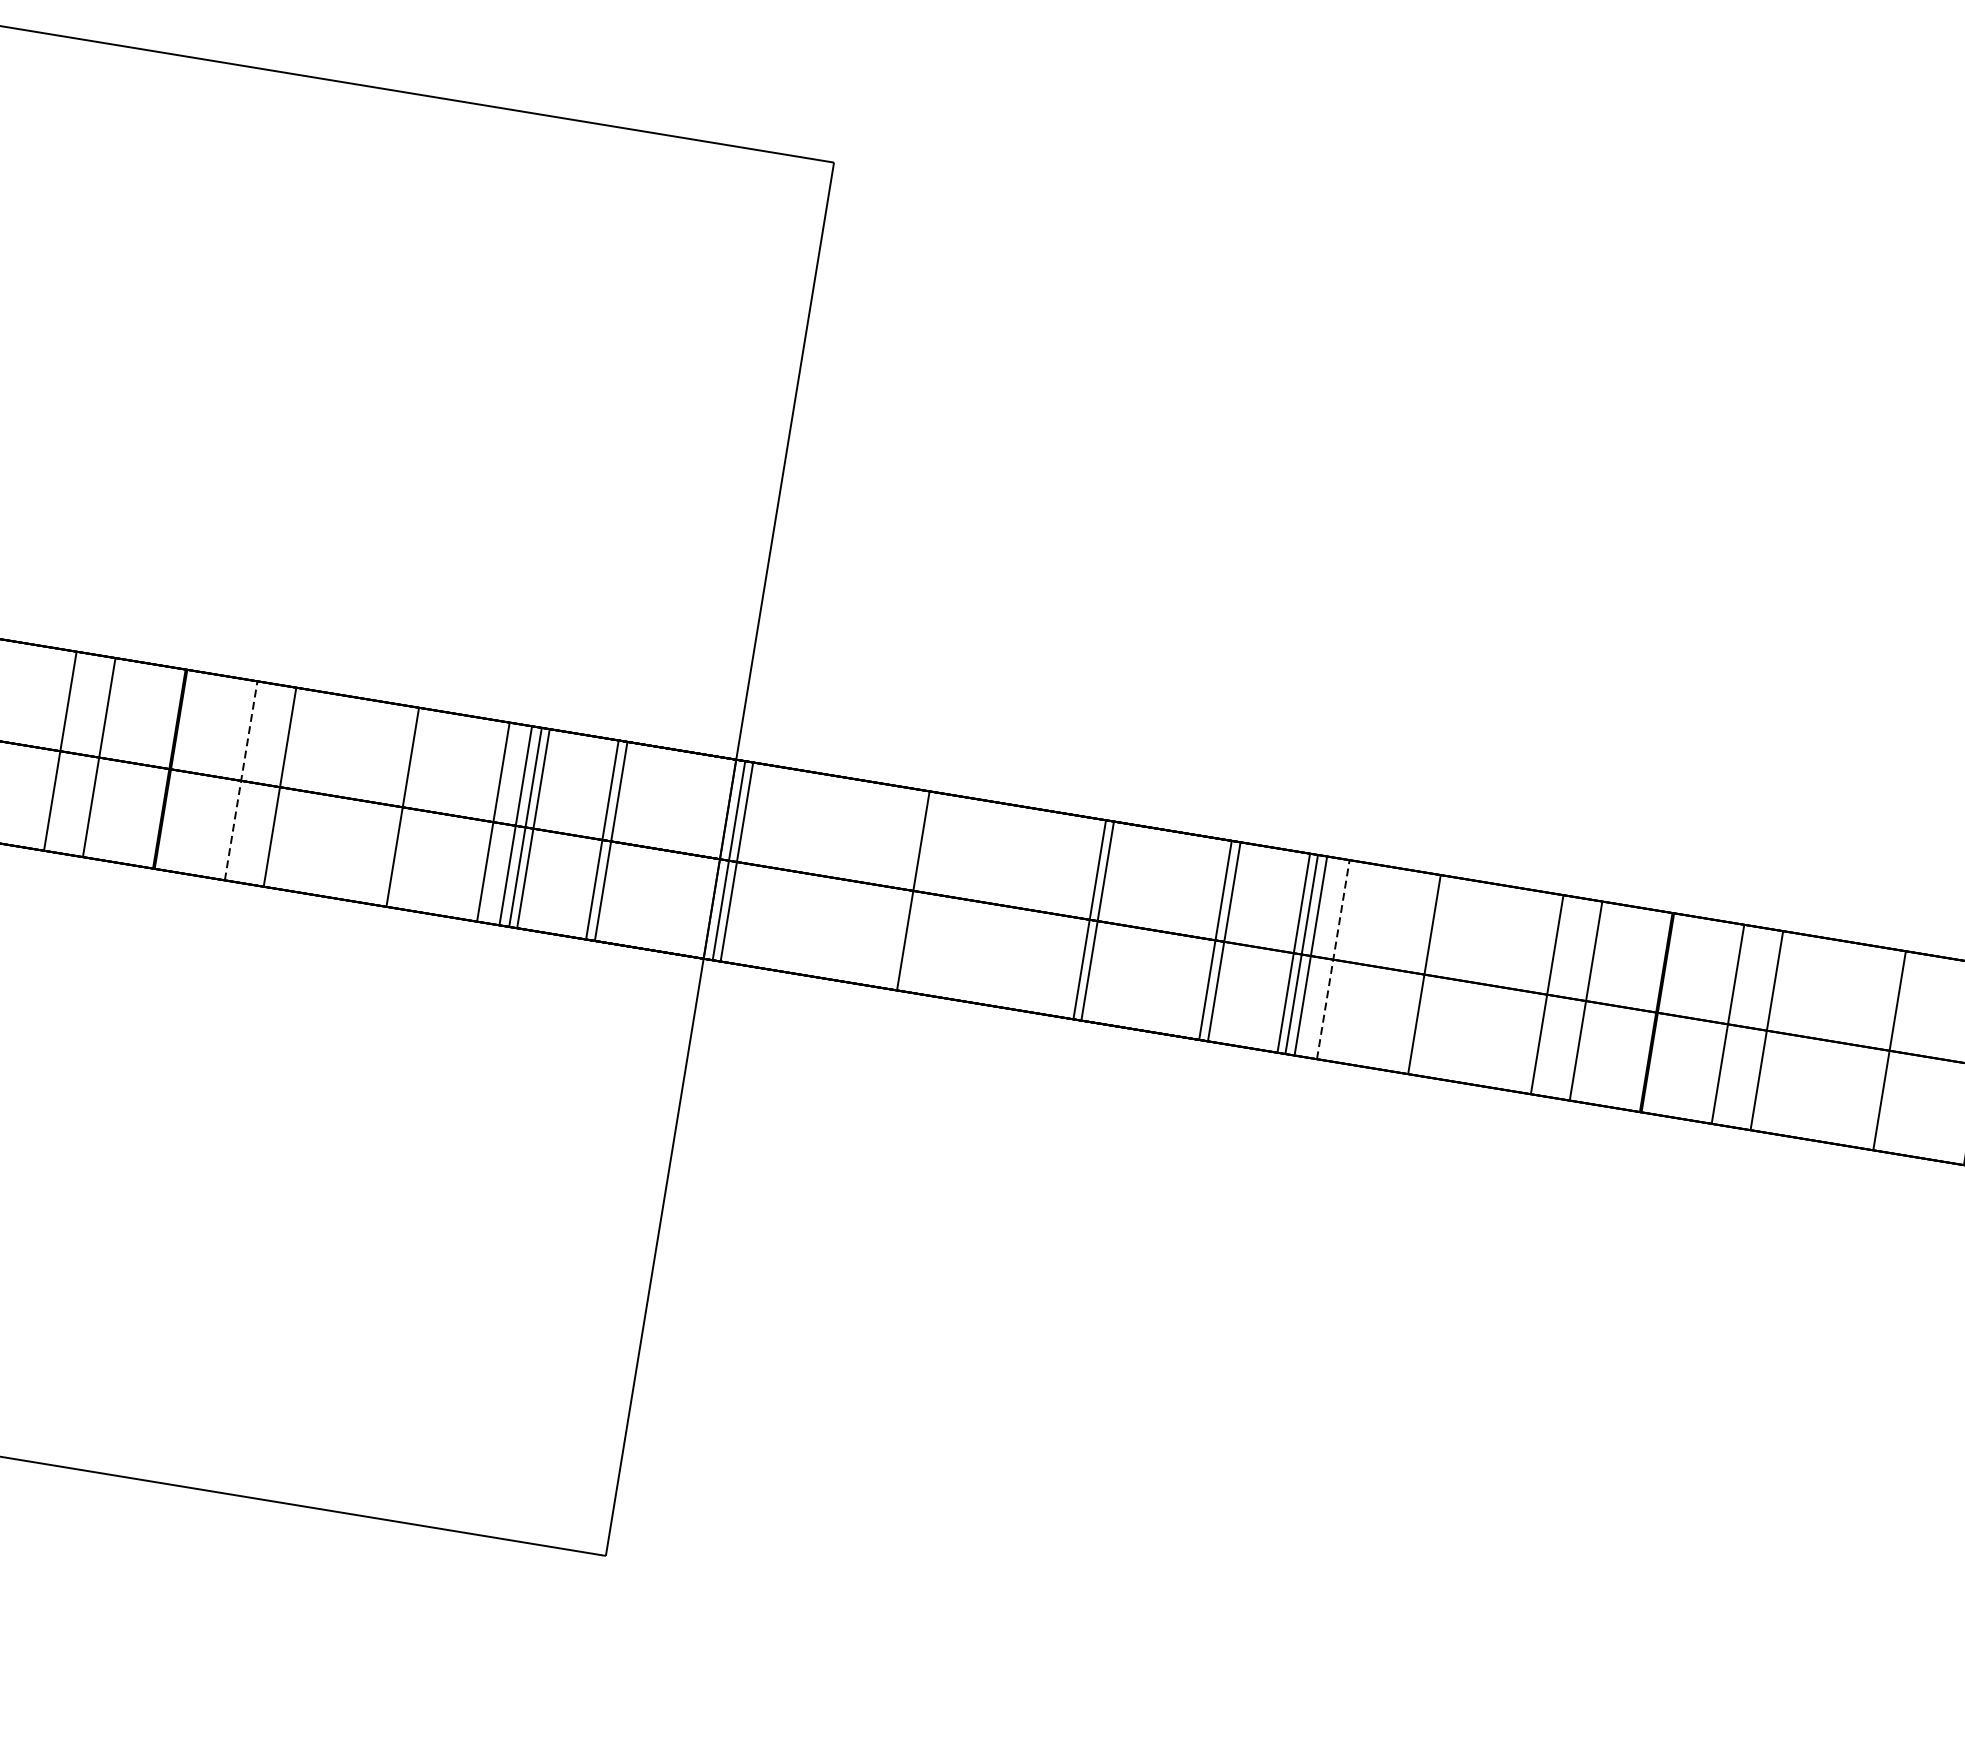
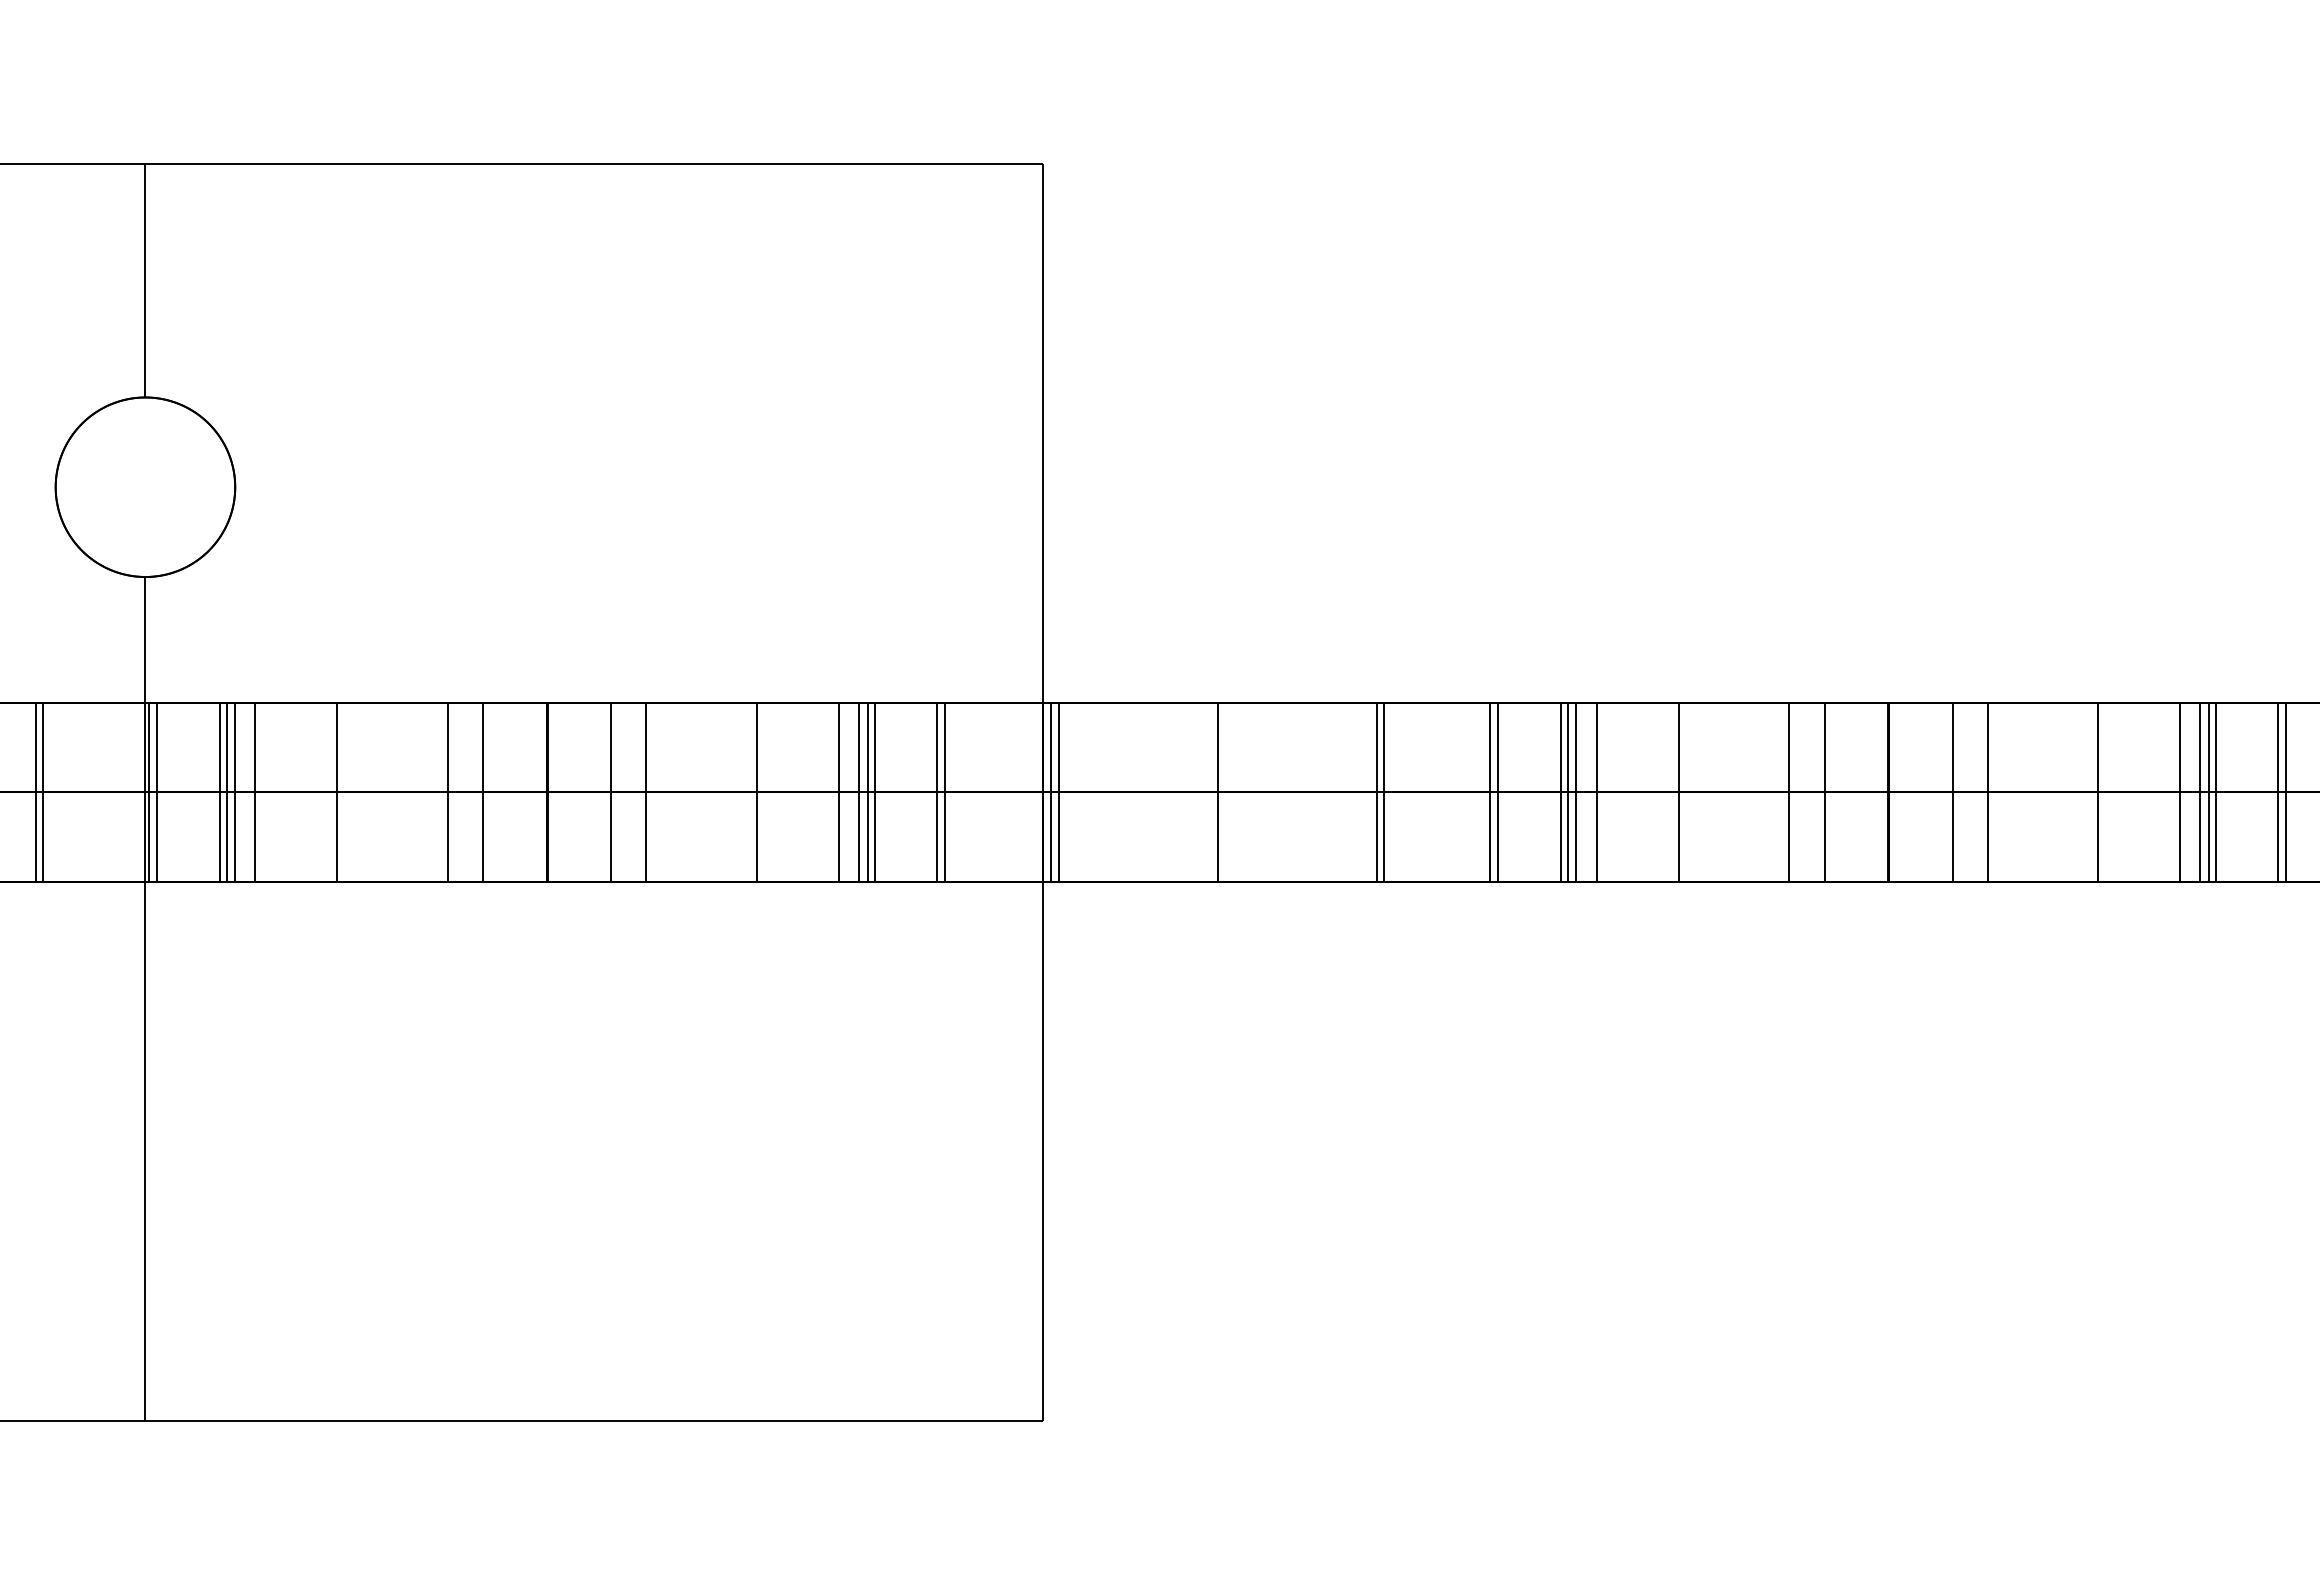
line: (241, 780) -> (611, 792), dashed -> solid
line: (1333, 959) -> (1596, 792), dashed -> solid

